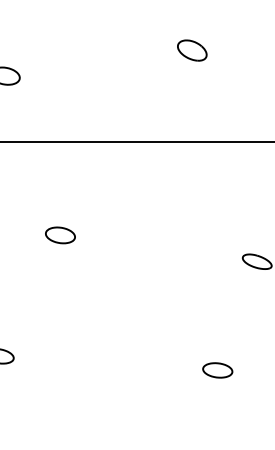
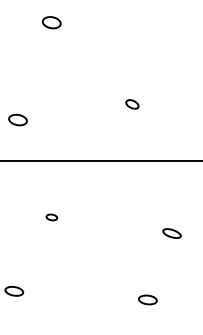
part: (192, 50) -> (132, 104), size x0.7
part: (60, 235) -> (51, 217), size x0.6

